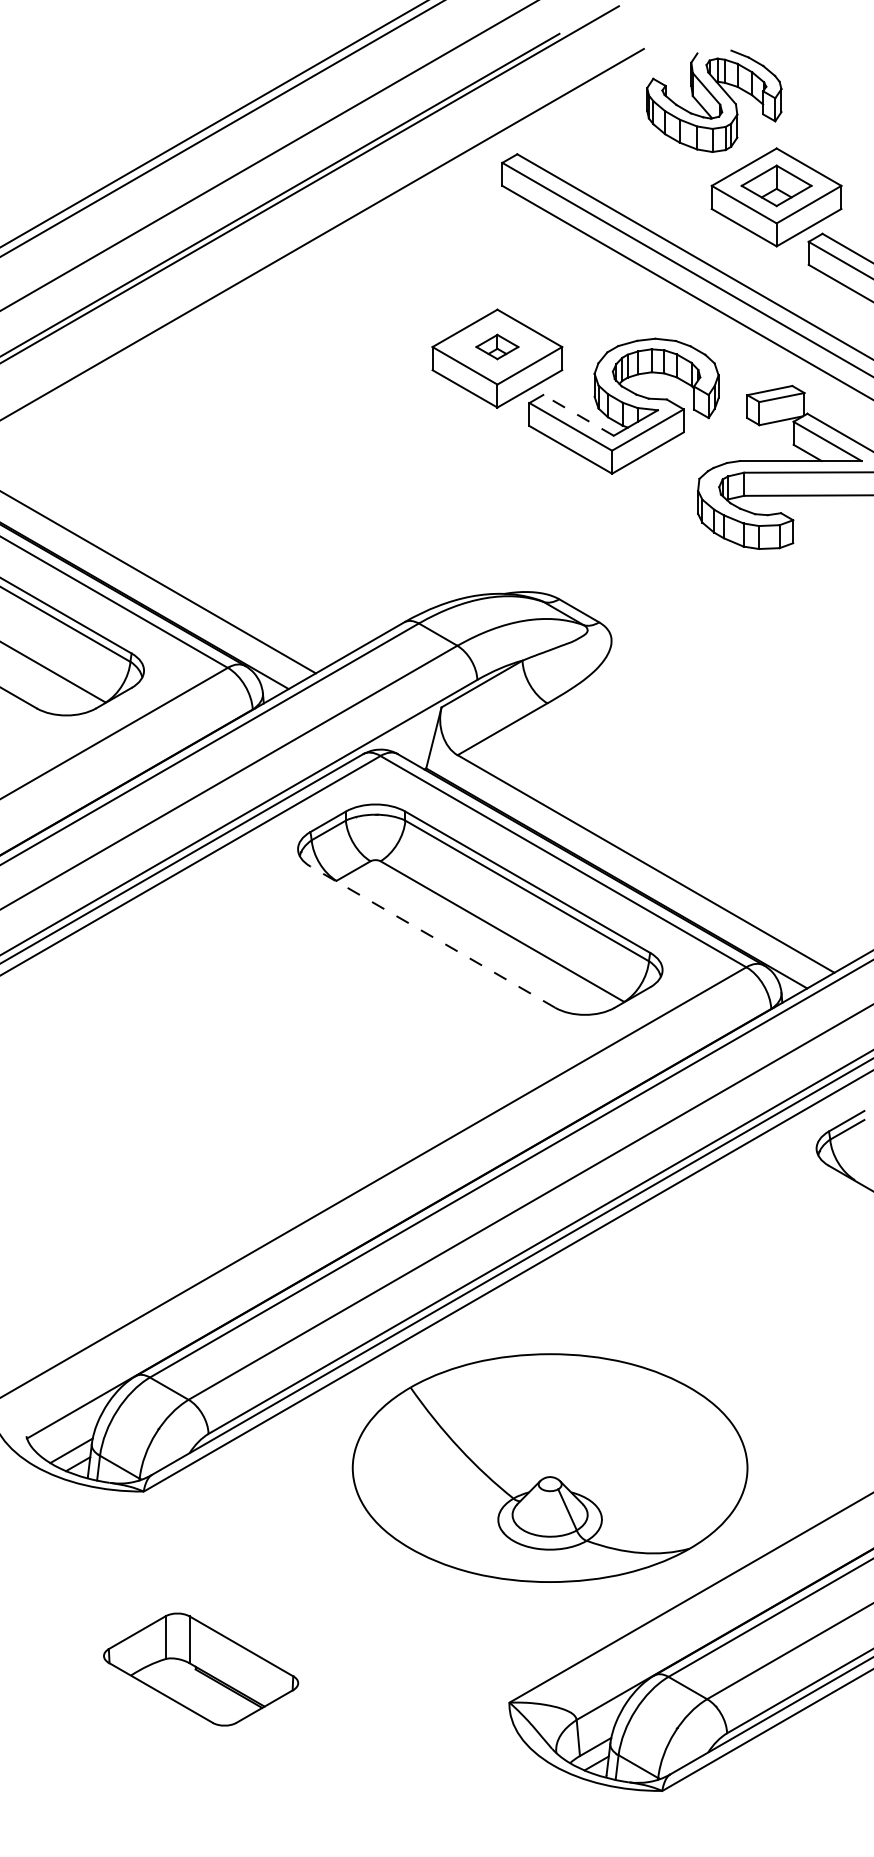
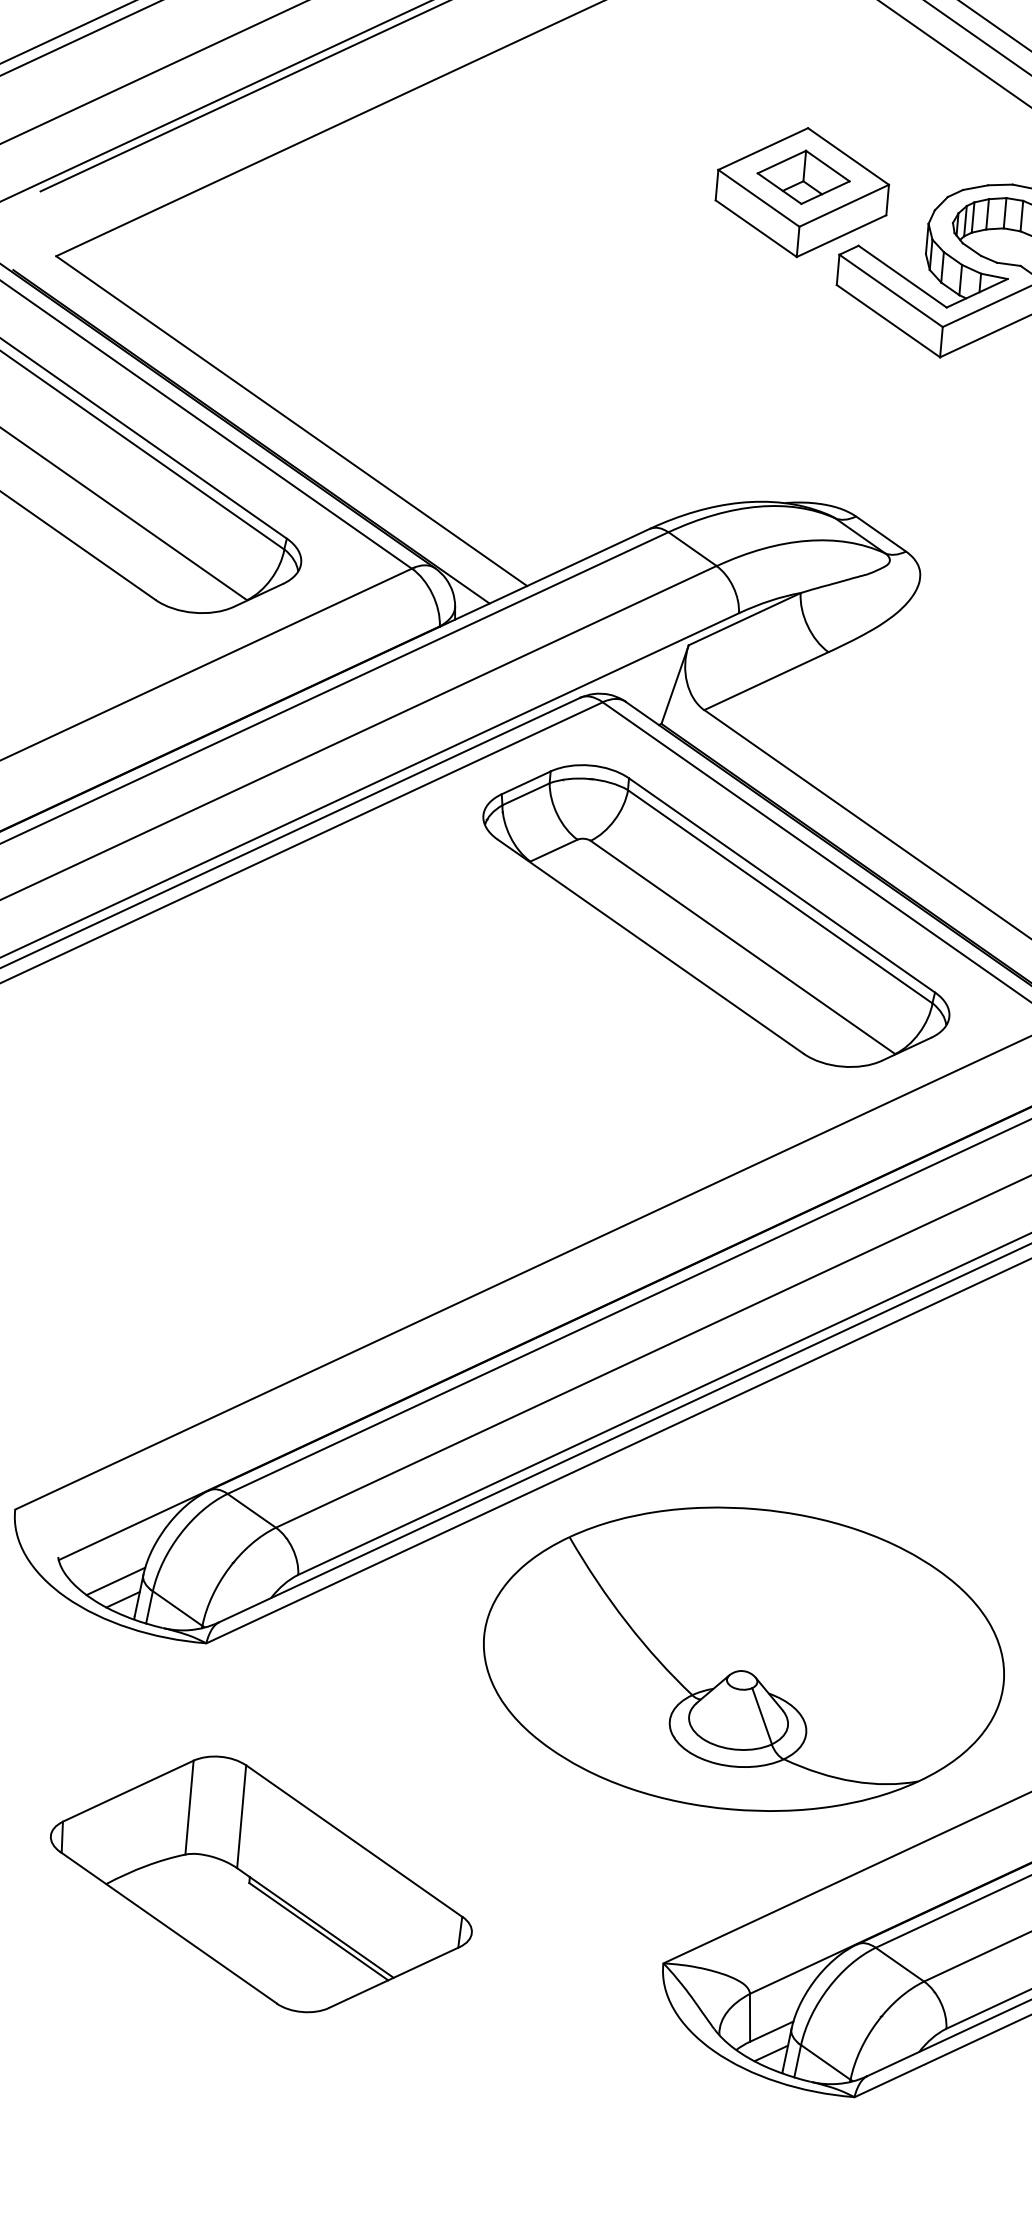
part: (497, 346) -> (803, 176), size x1.67
line: (578, 415) -> (902, 276), dashed -> solid
line: (432, 936) -> (650, 945), dashed -> solid
part: (200, 1669) -> (260, 1884), size x1.67

